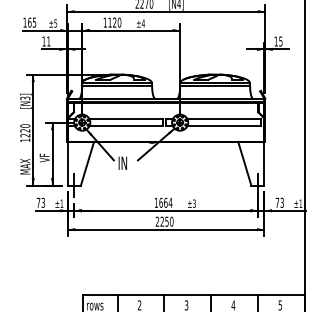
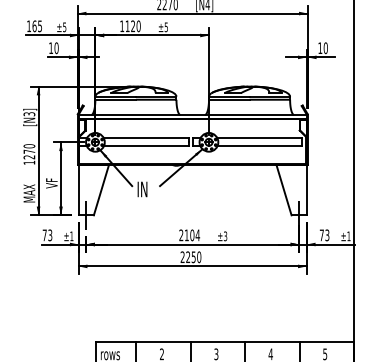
text: (143, 23) -> (166, 27), ±4 -> ±5
text: (280, 40) -> (325, 47), 15 -> 10
text: (48, 41) -> (56, 48), 11 -> 10
text: (25, 130) -> (29, 151), 1220 -> 1270
text: (160, 202) -> (186, 235), 1664 -> 2104

